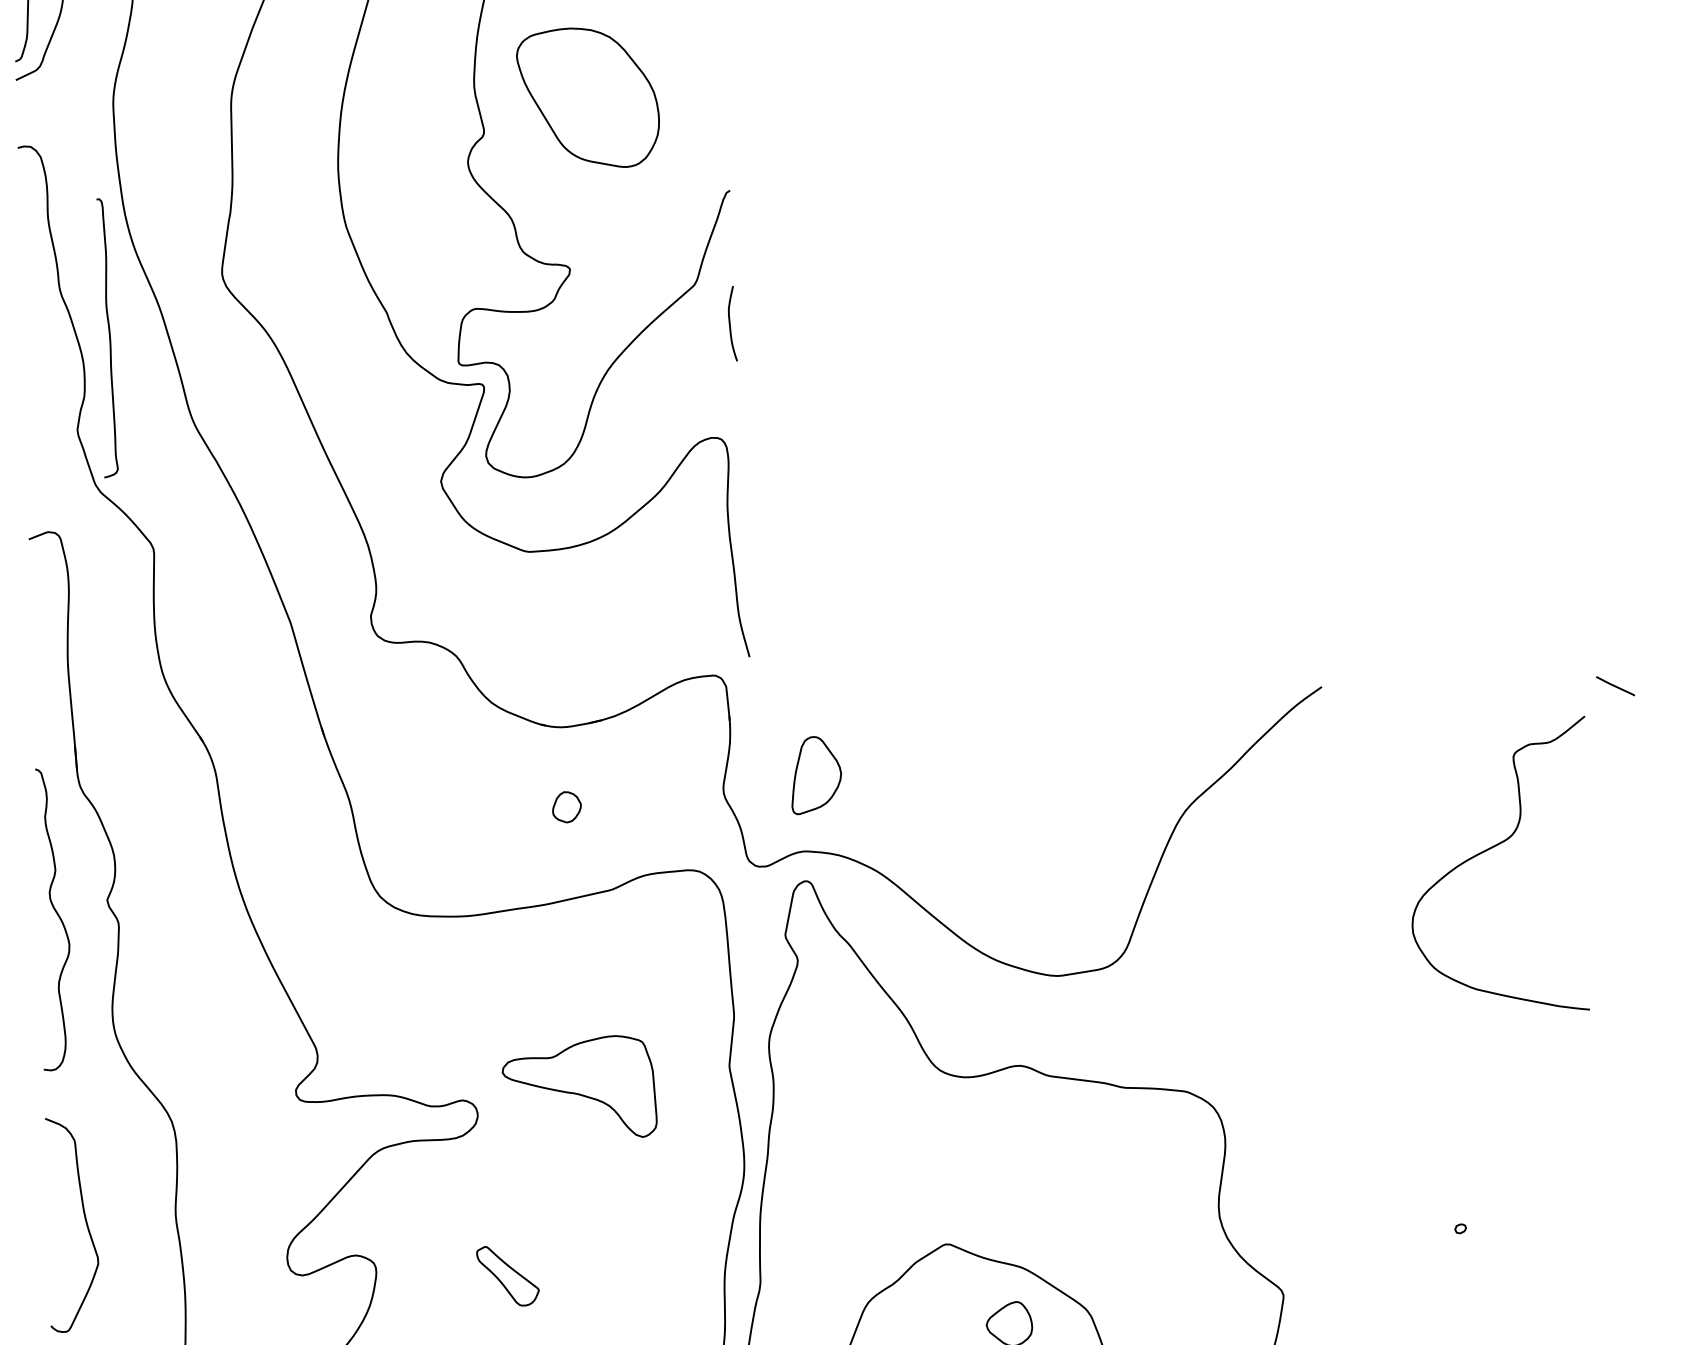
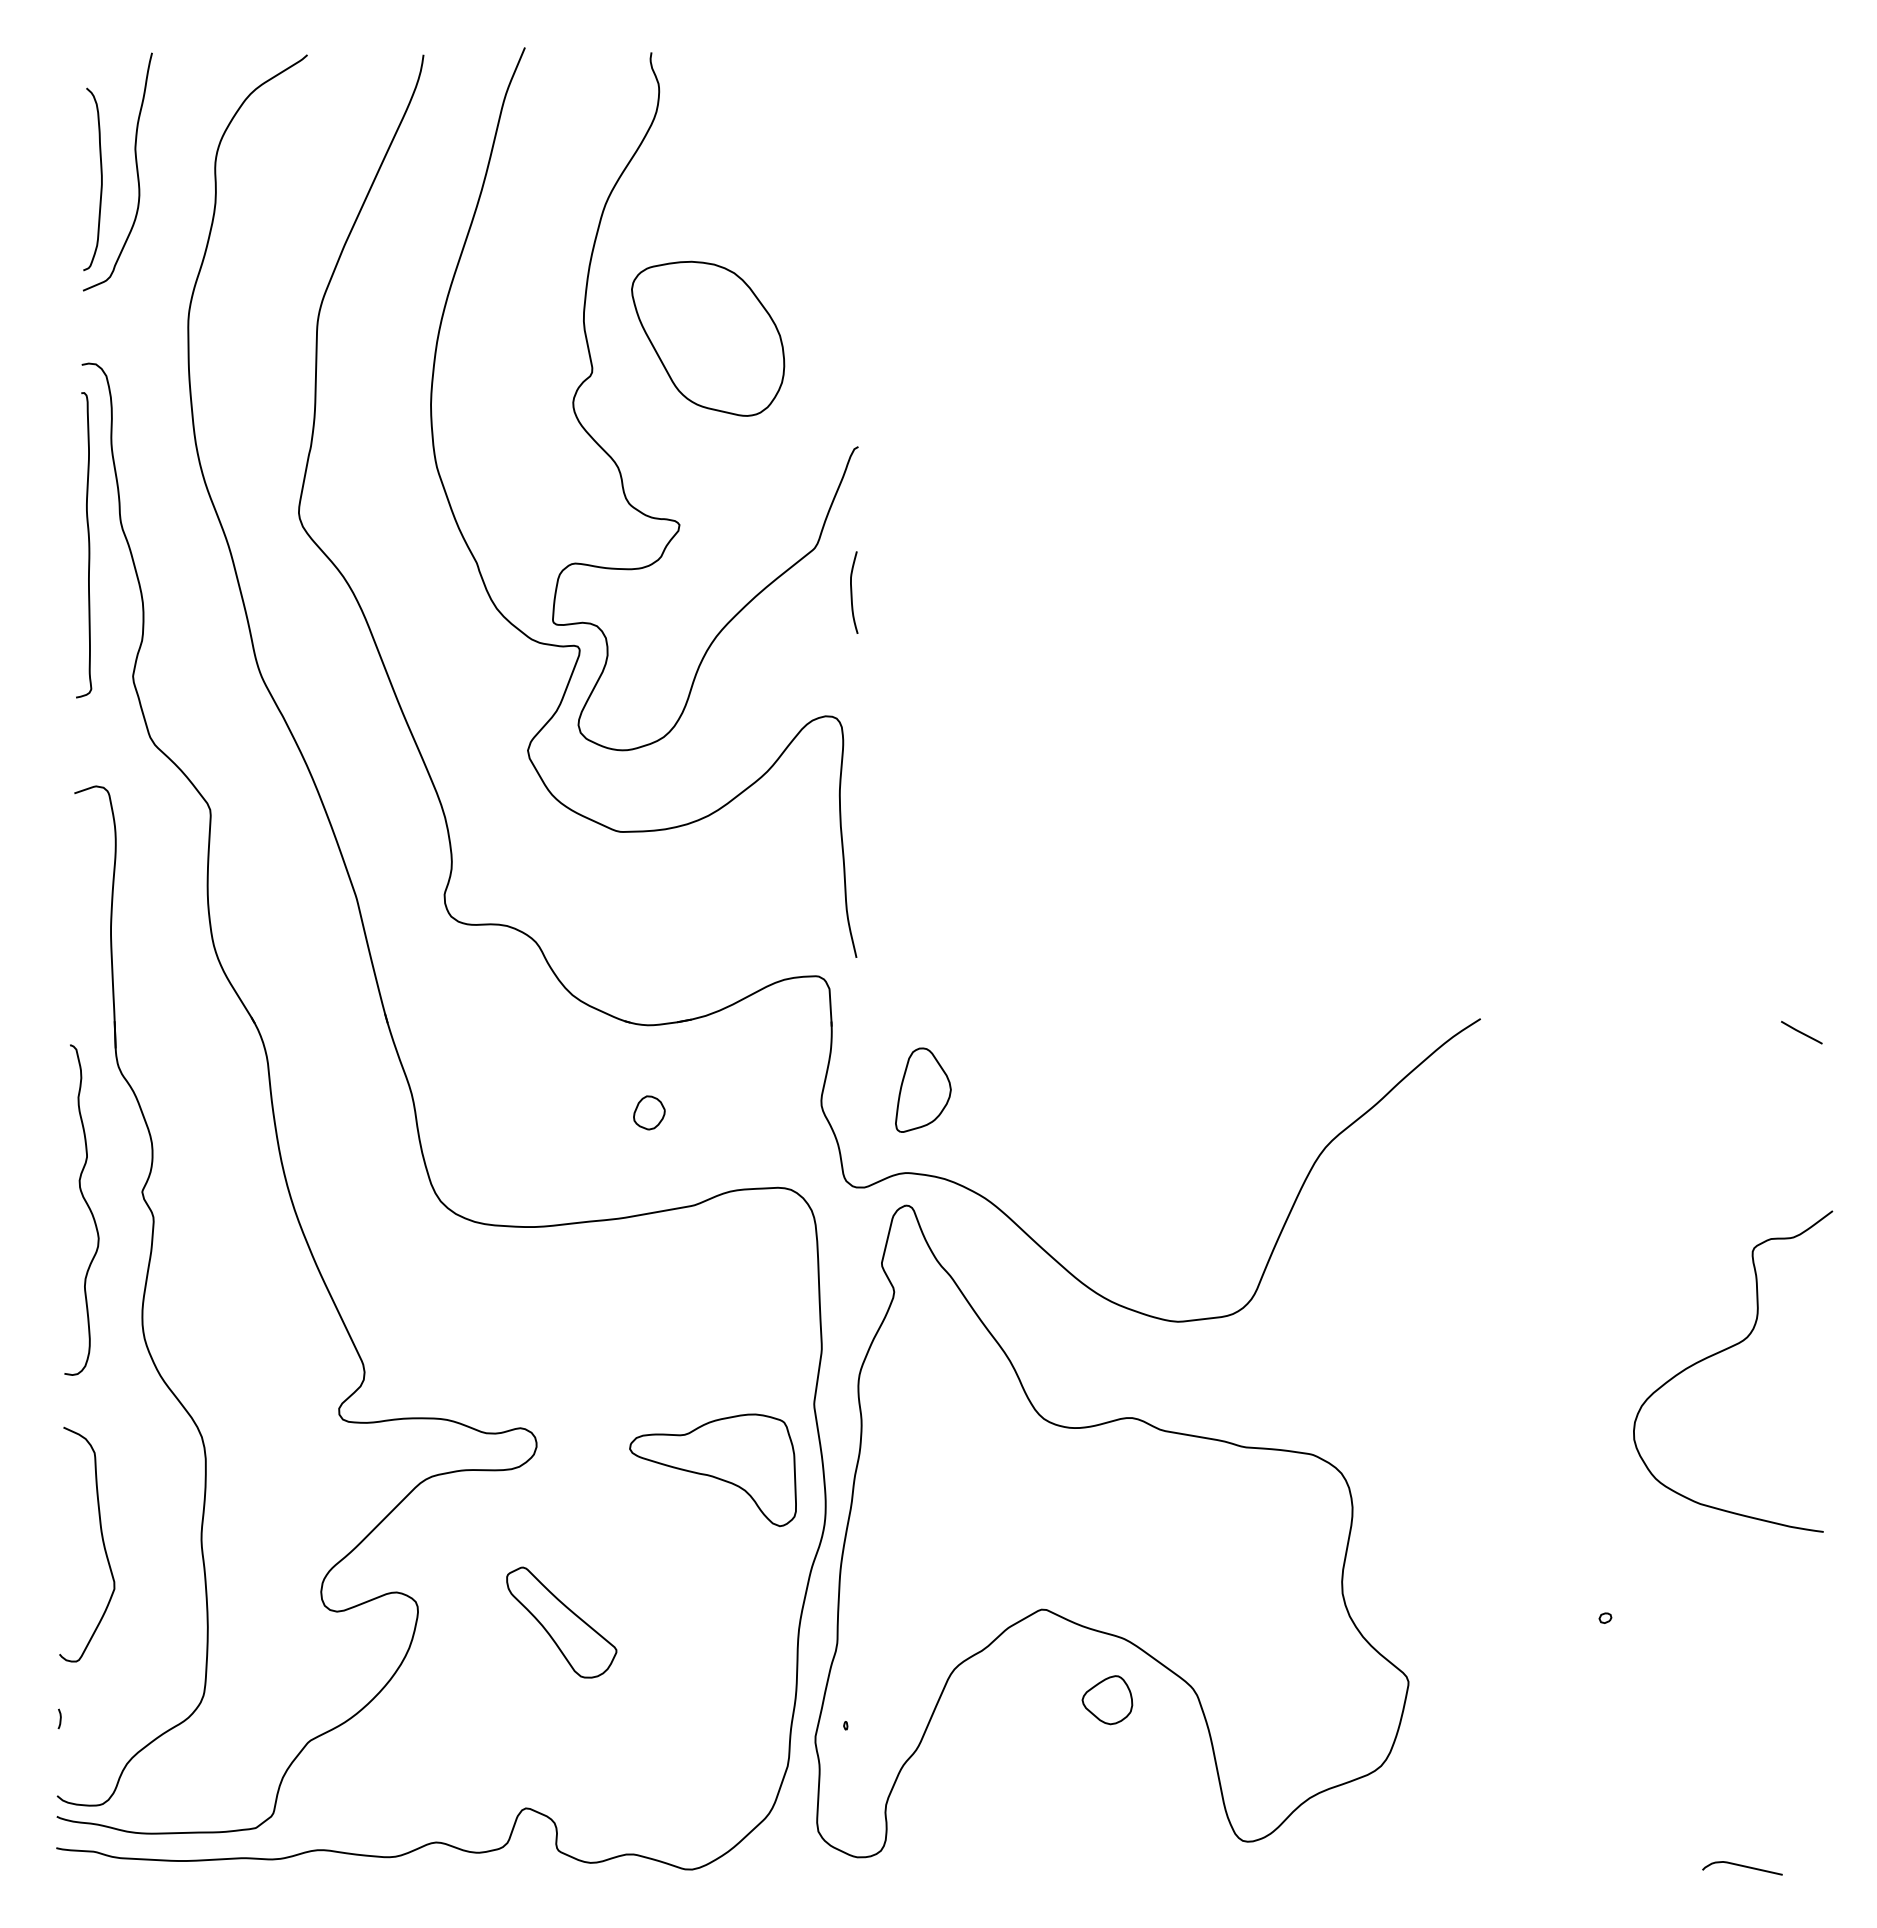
curve: (109, 338) -> (88, 545), moved
curve: (1490, 849) -> (1723, 1351), moved
part: (578, 1088) -> (712, 1470), moved
part: (507, 1276) -> (561, 1622), size x1.67

